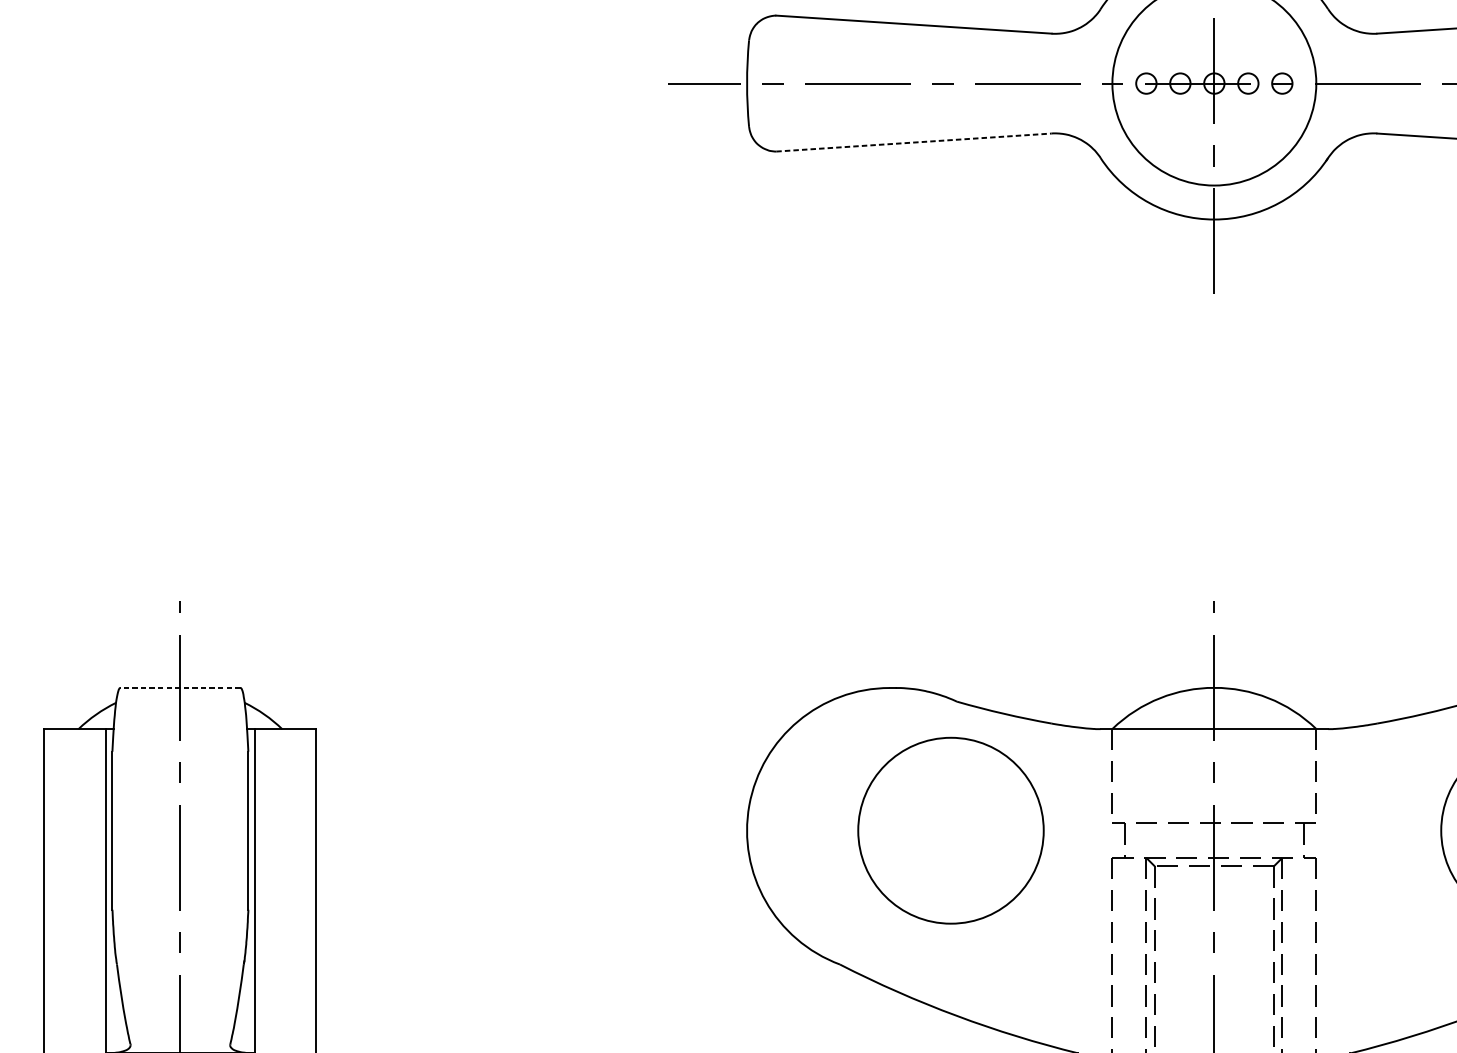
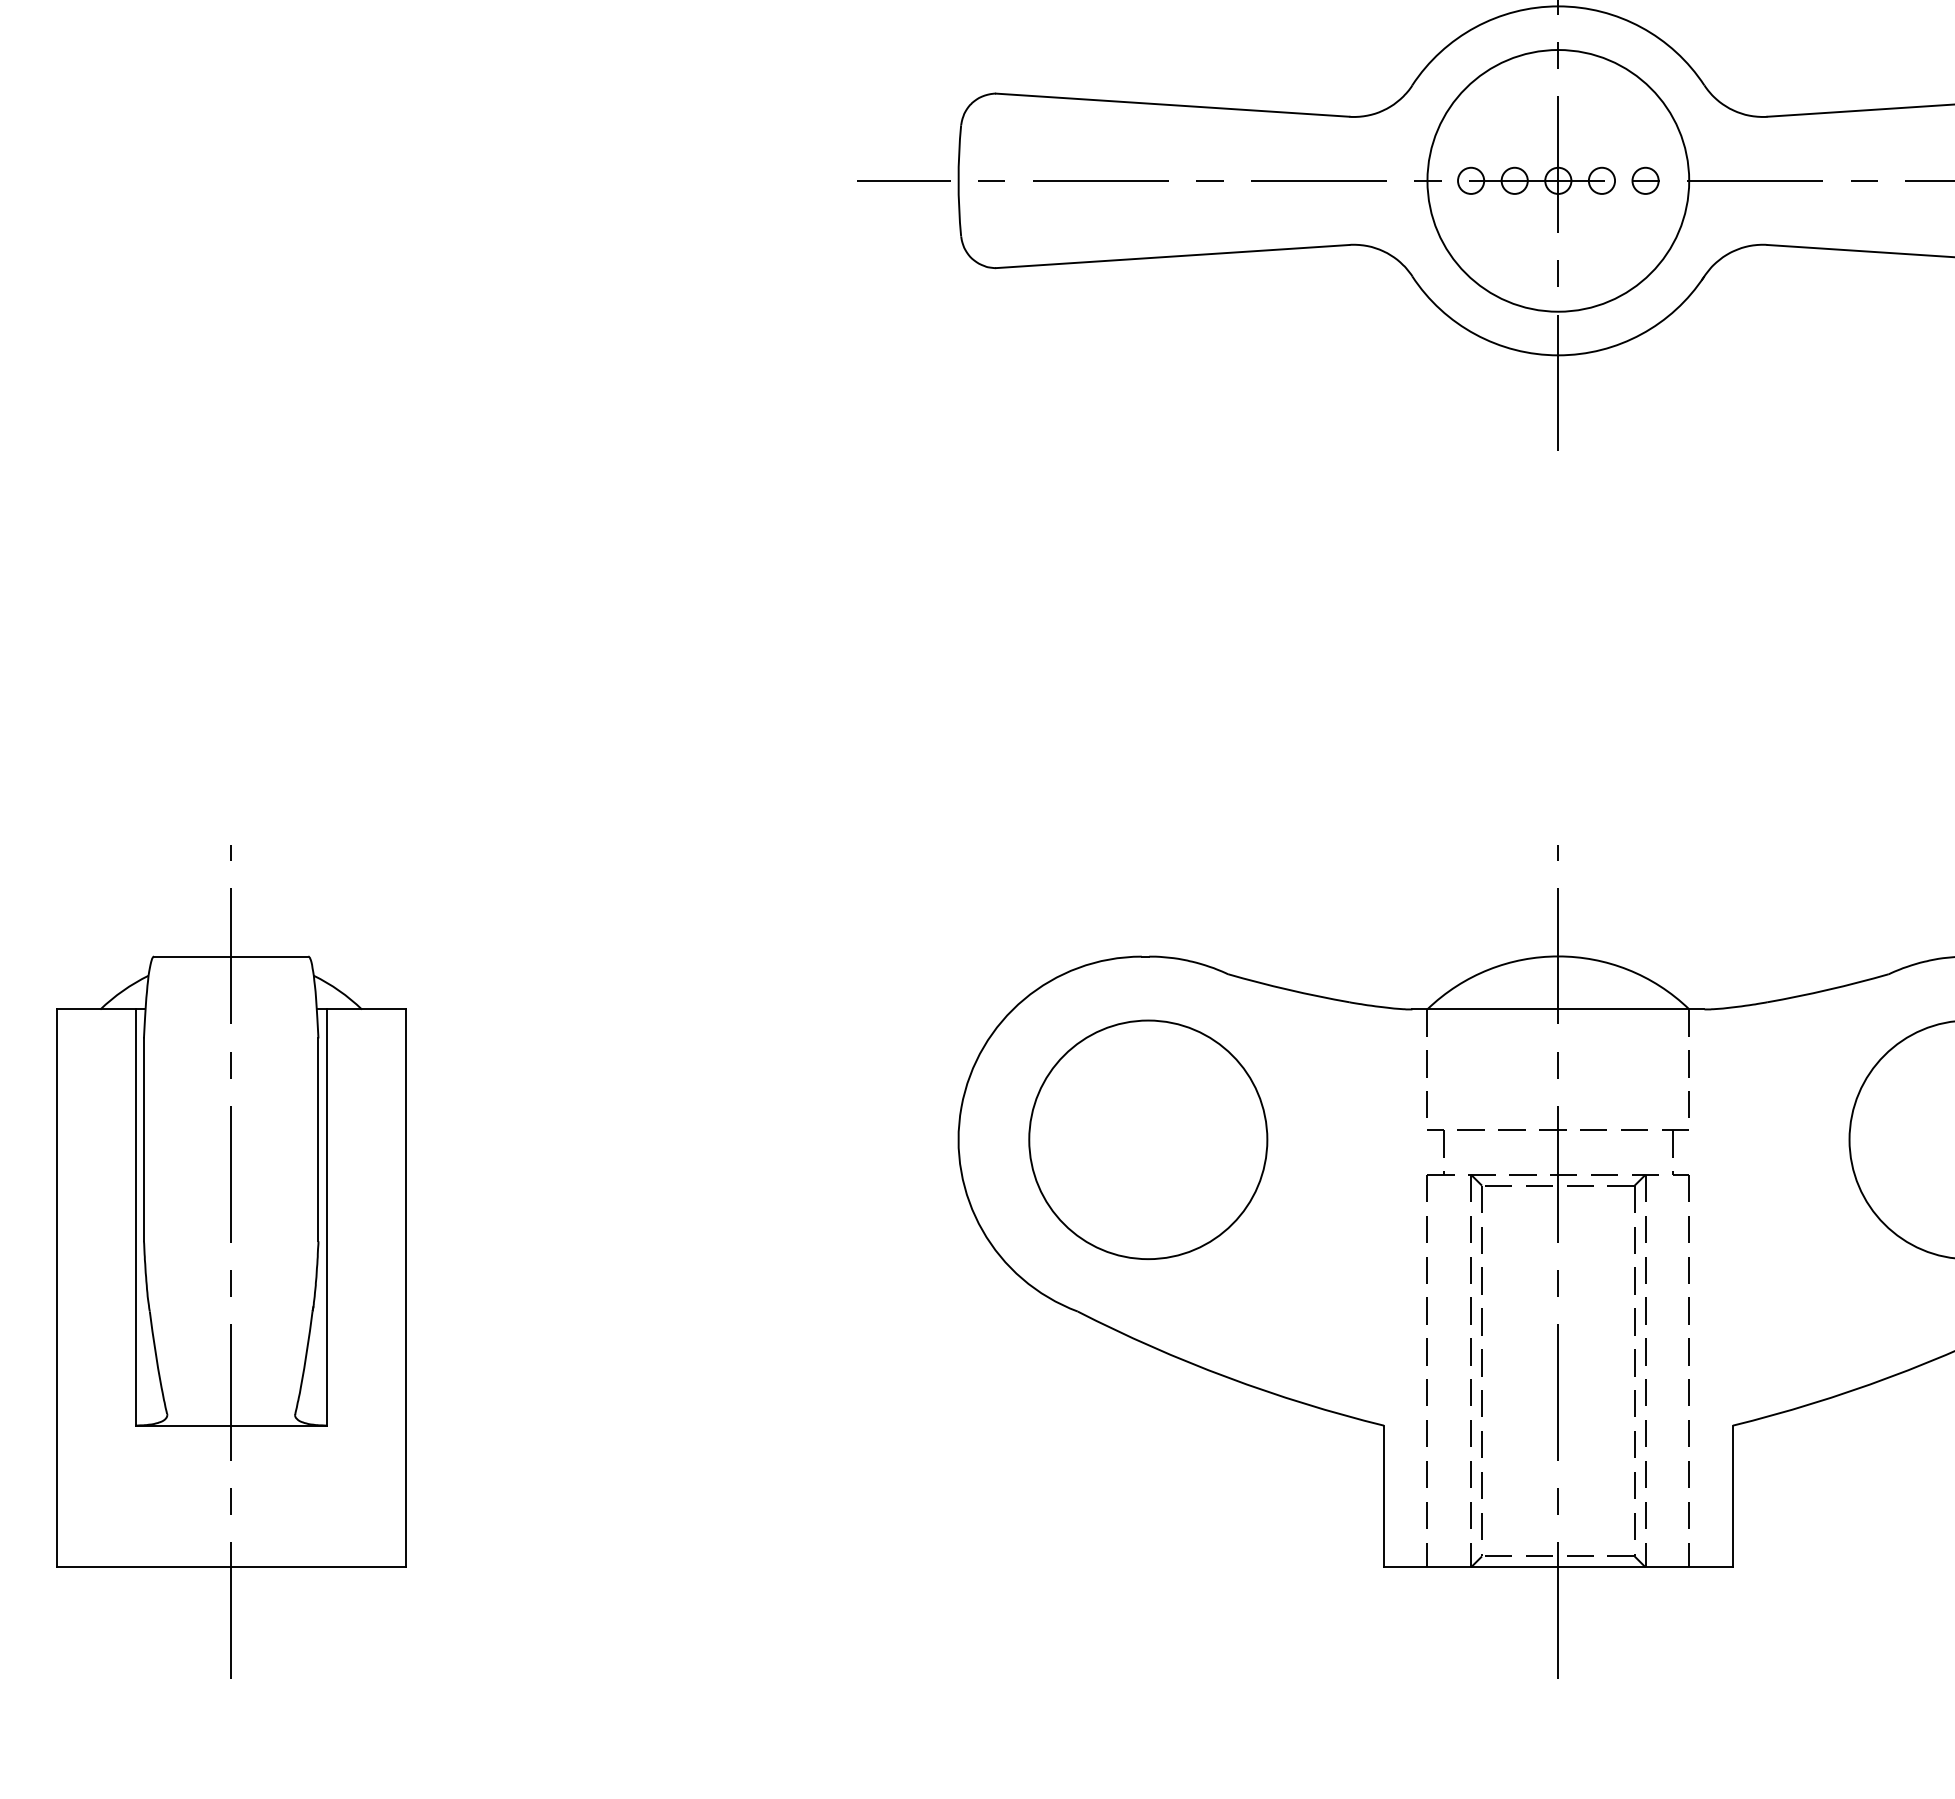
line: (914, 142) -> (1173, 256), dashed -> solid
line: (179, 687) -> (230, 956), dashed -> solid
part: (951, 830) -> (1148, 1139), moved

